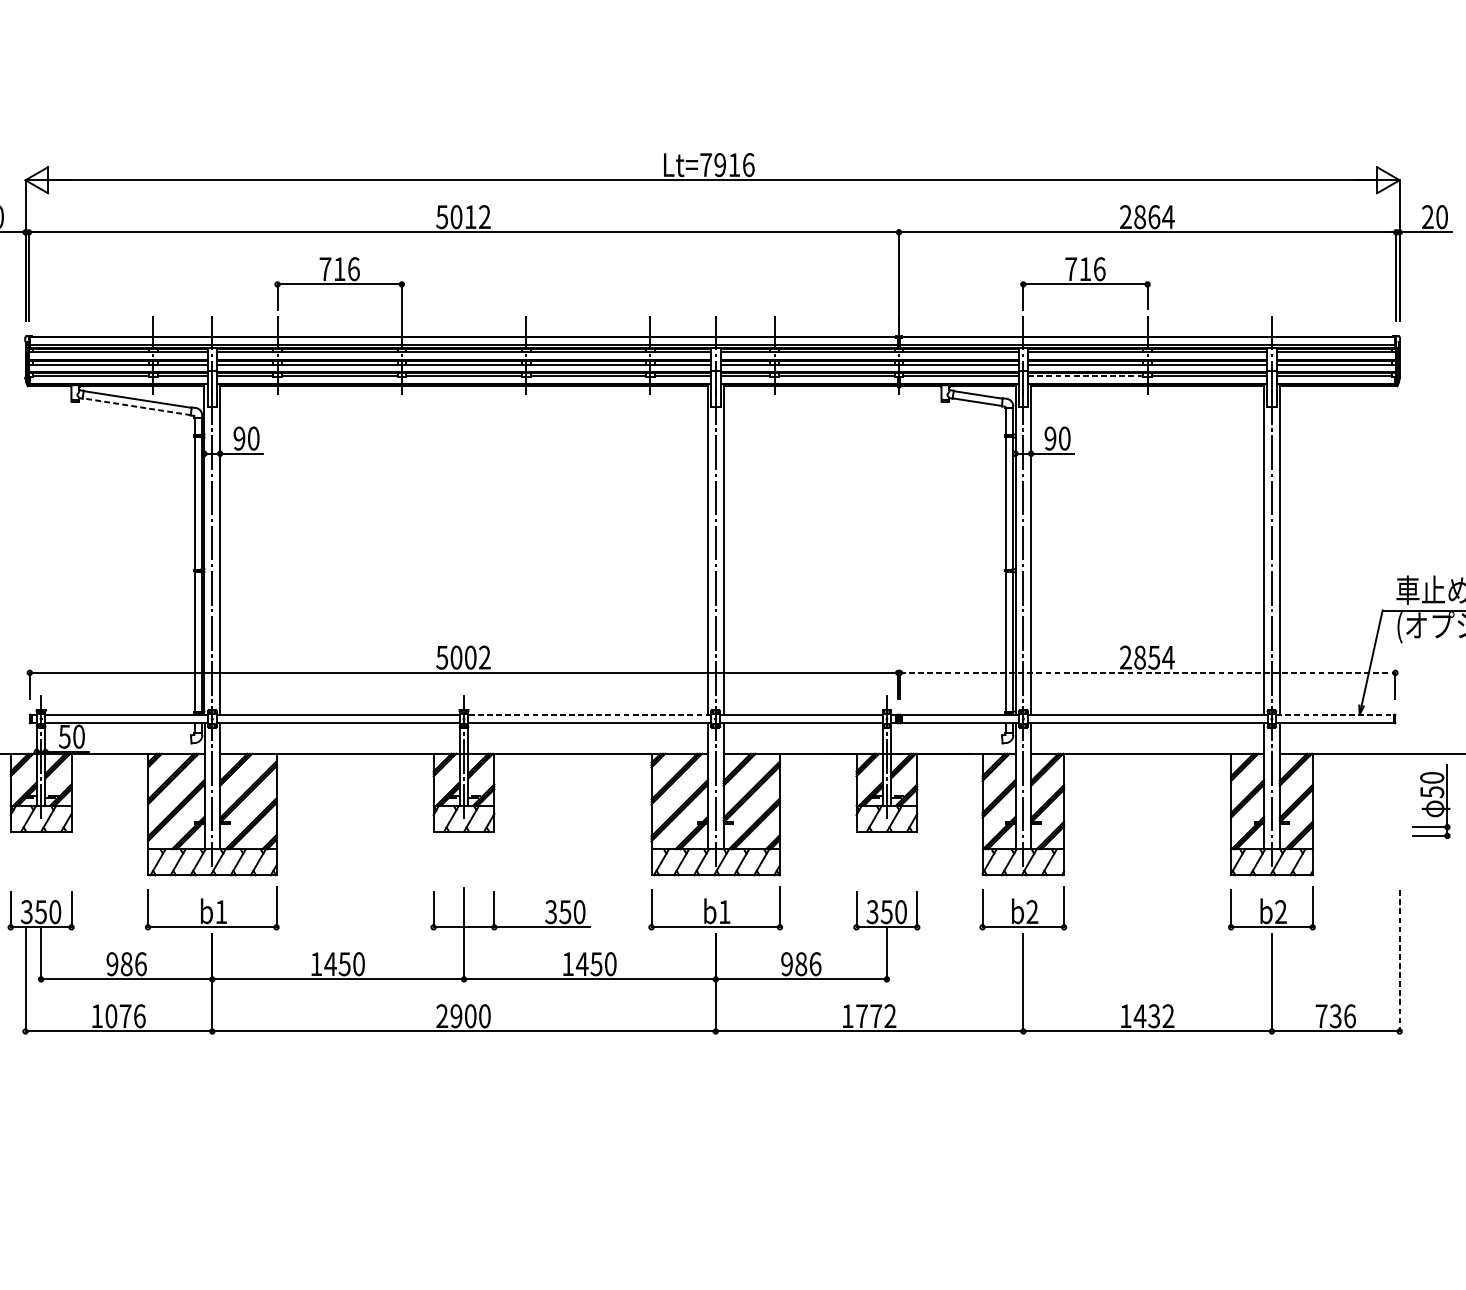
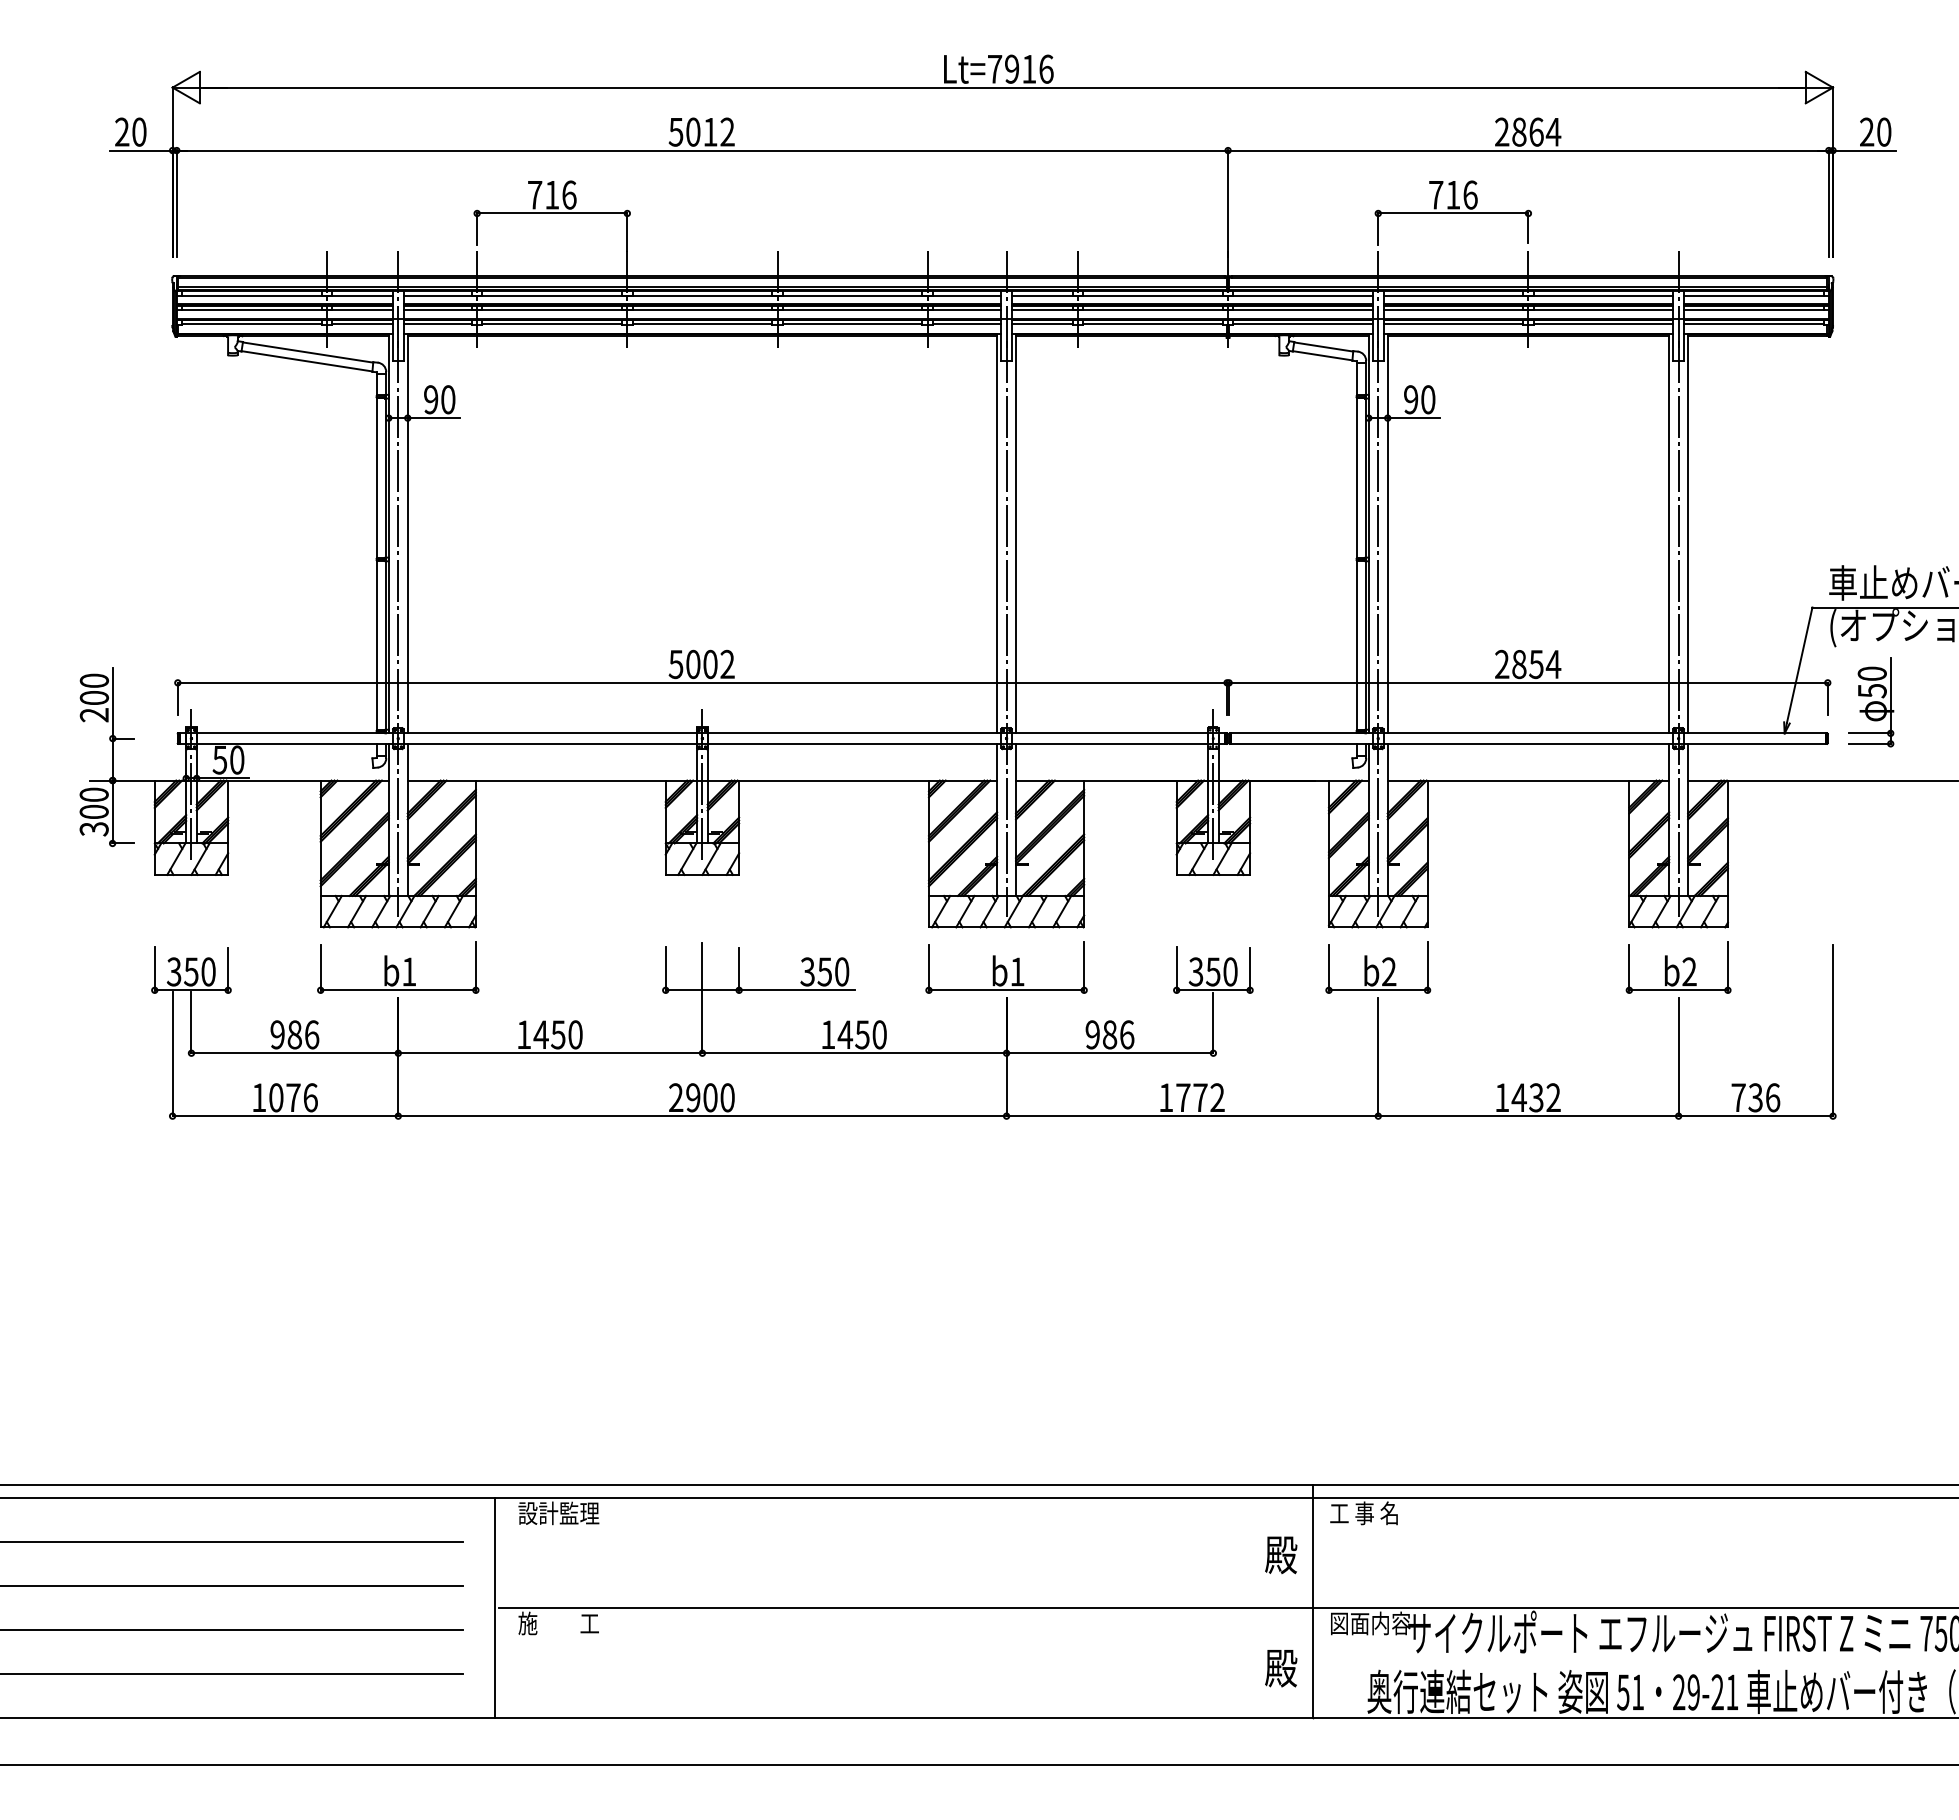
line: (1085, 376) -> (1453, 324), dashed -> solid
line: (136, 406) -> (306, 361), dashed -> solid
line: (1147, 672) -> (1528, 682), dashed -> solid
line: (589, 714) -> (854, 733), dashed -> solid
line: (1334, 714) -> (1754, 733), dashed -> solid
part: (1431, 801) -> (1871, 702), moved
line: (1400, 961) -> (1833, 1031), dashed -> solid

